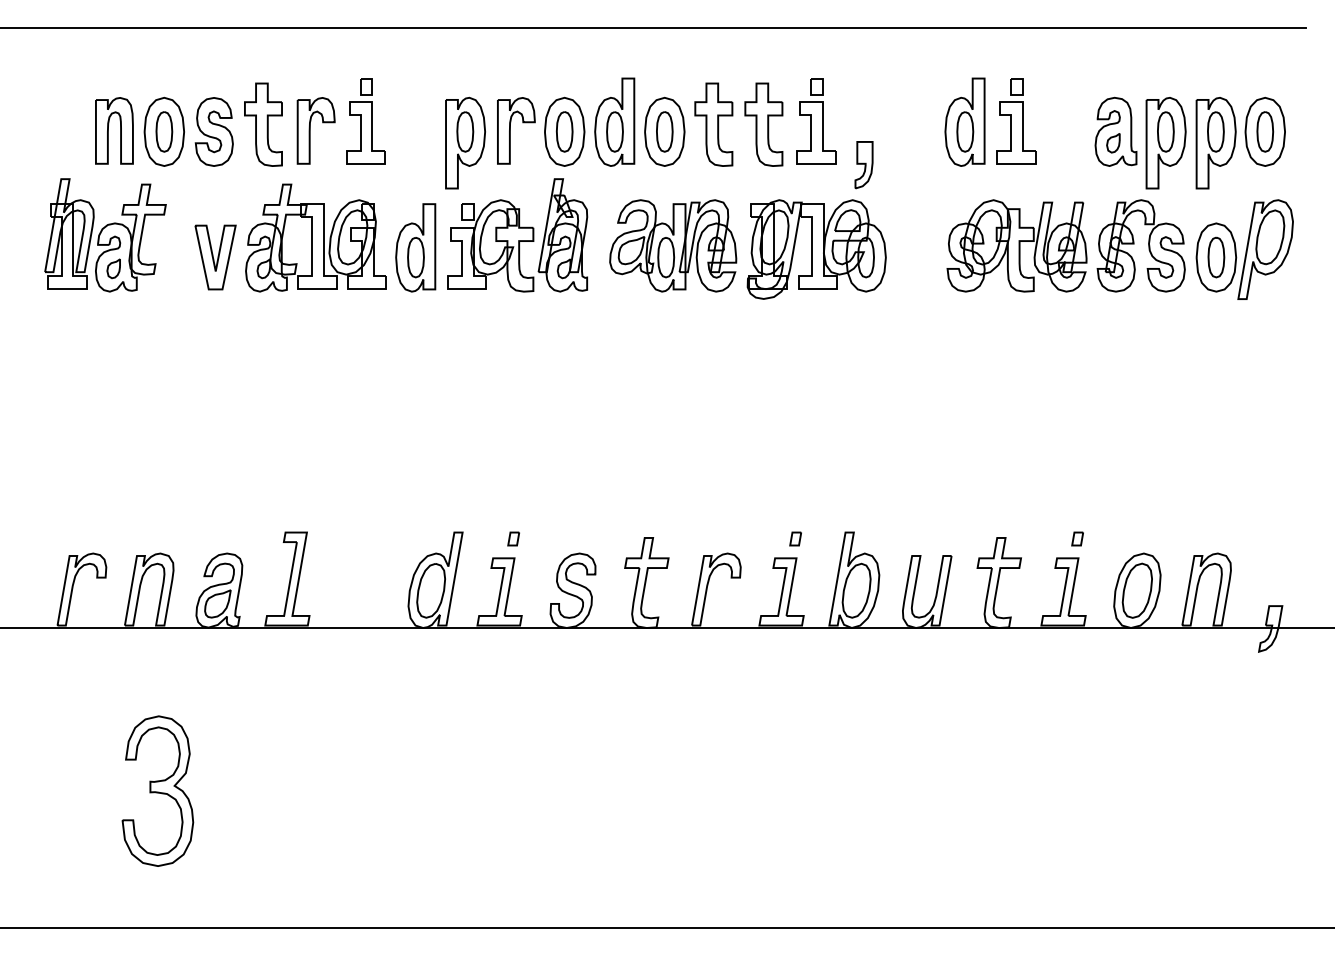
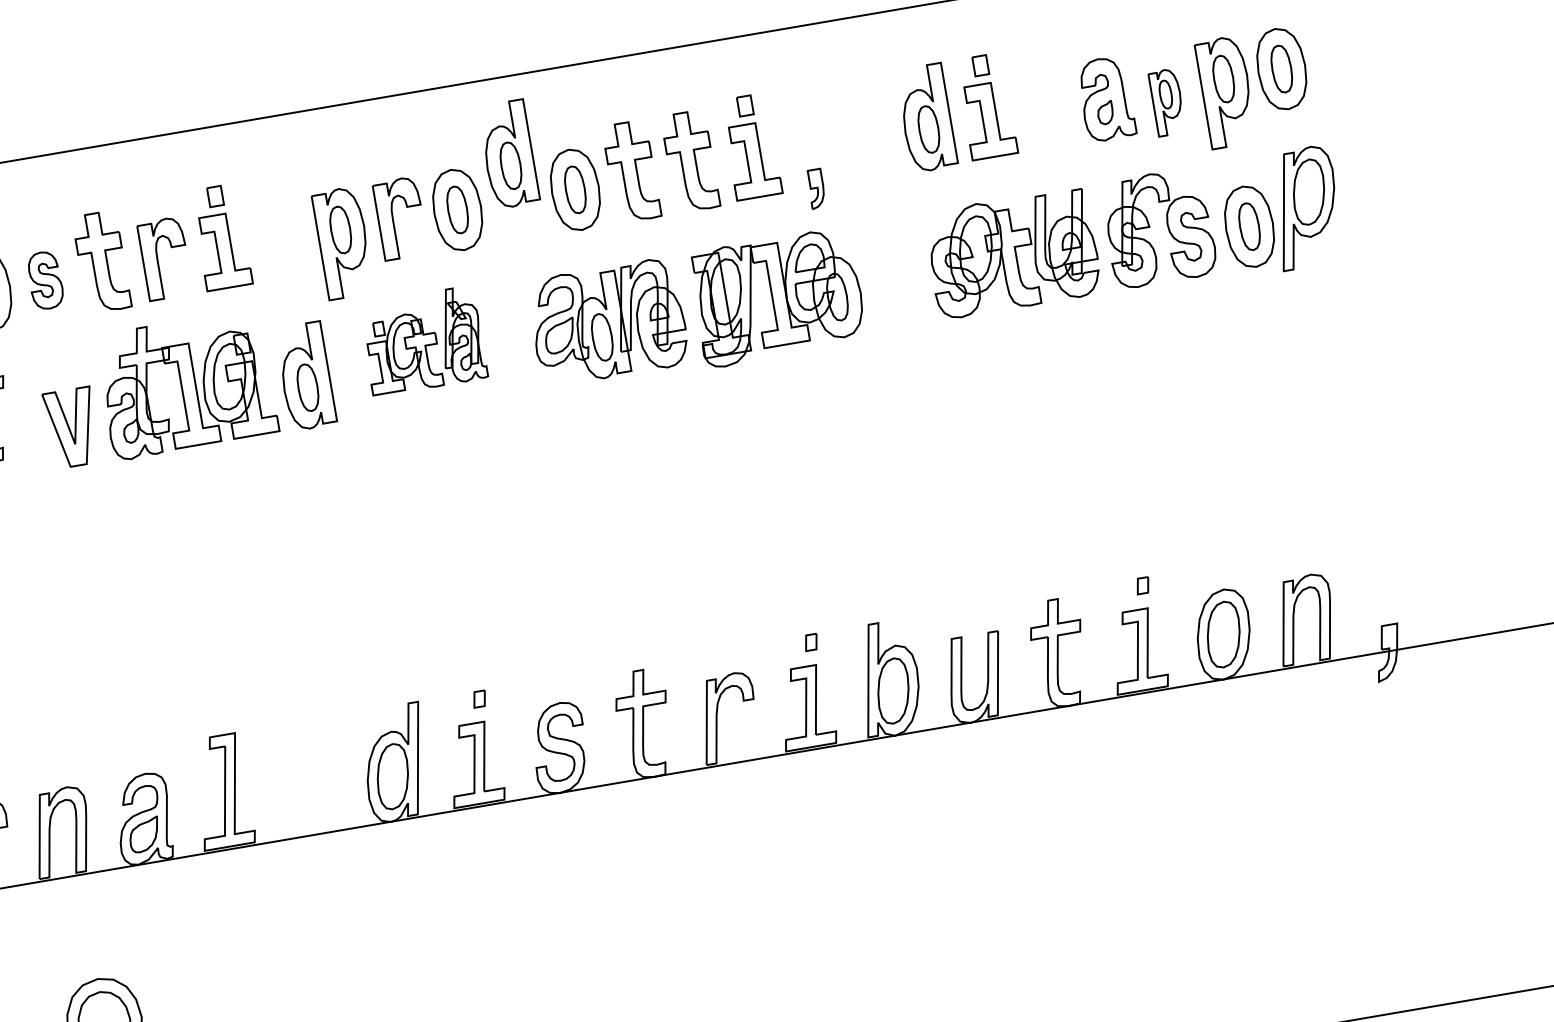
part: (614, 121) -> (508, 153), moved
part: (213, 131) -> (44, 280), size x0.7
part: (1165, 143) -> (1166, 102), size x0.6
part: (863, 165) -> (815, 189), size x0.7
part: (517, 235) -> (422, 341), size x0.7

